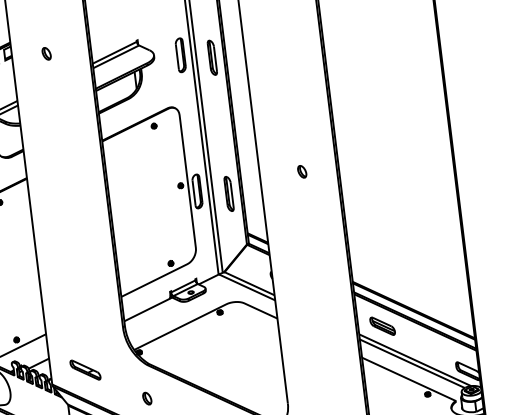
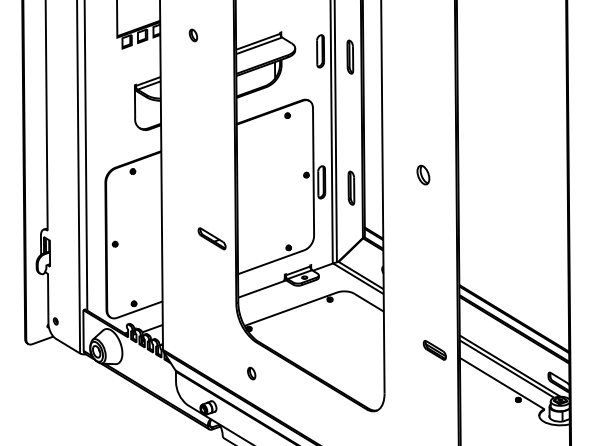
part: (301, 171) -> (422, 174), size x1.6
part: (382, 326) -> (434, 350), moved
part: (84, 369) -> (211, 238), moved

